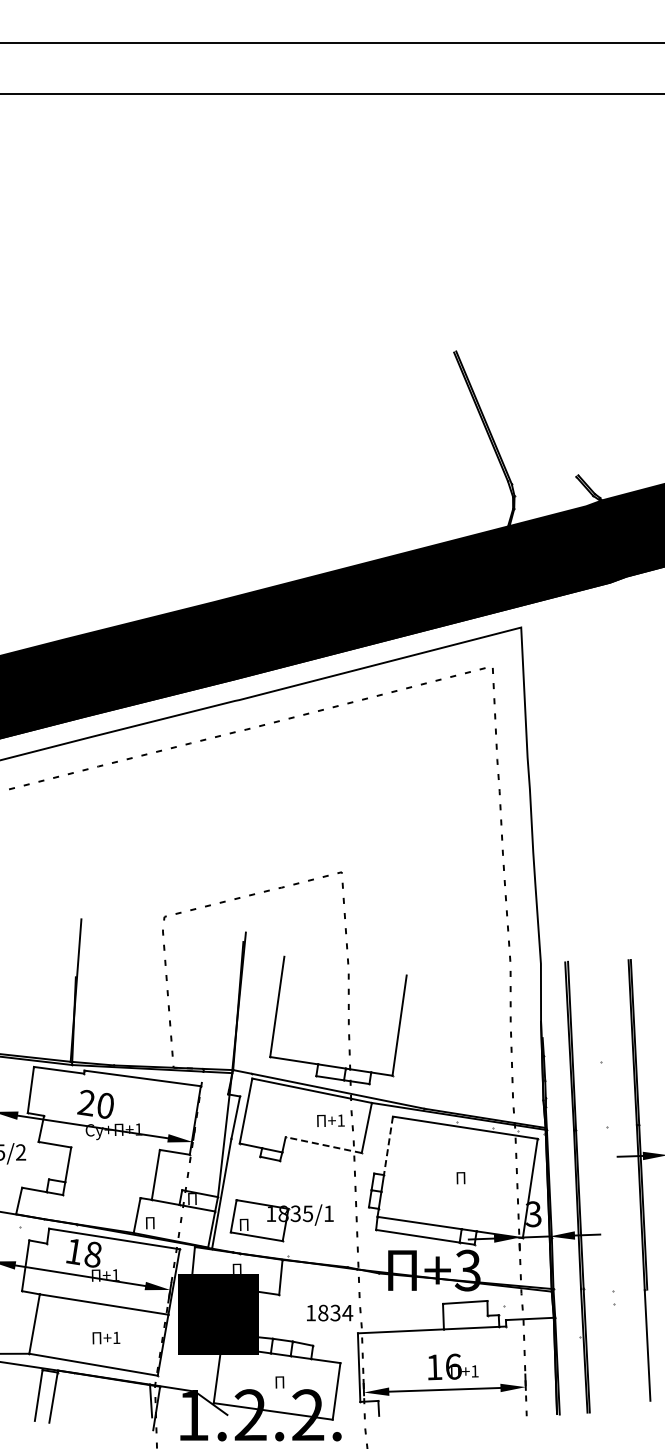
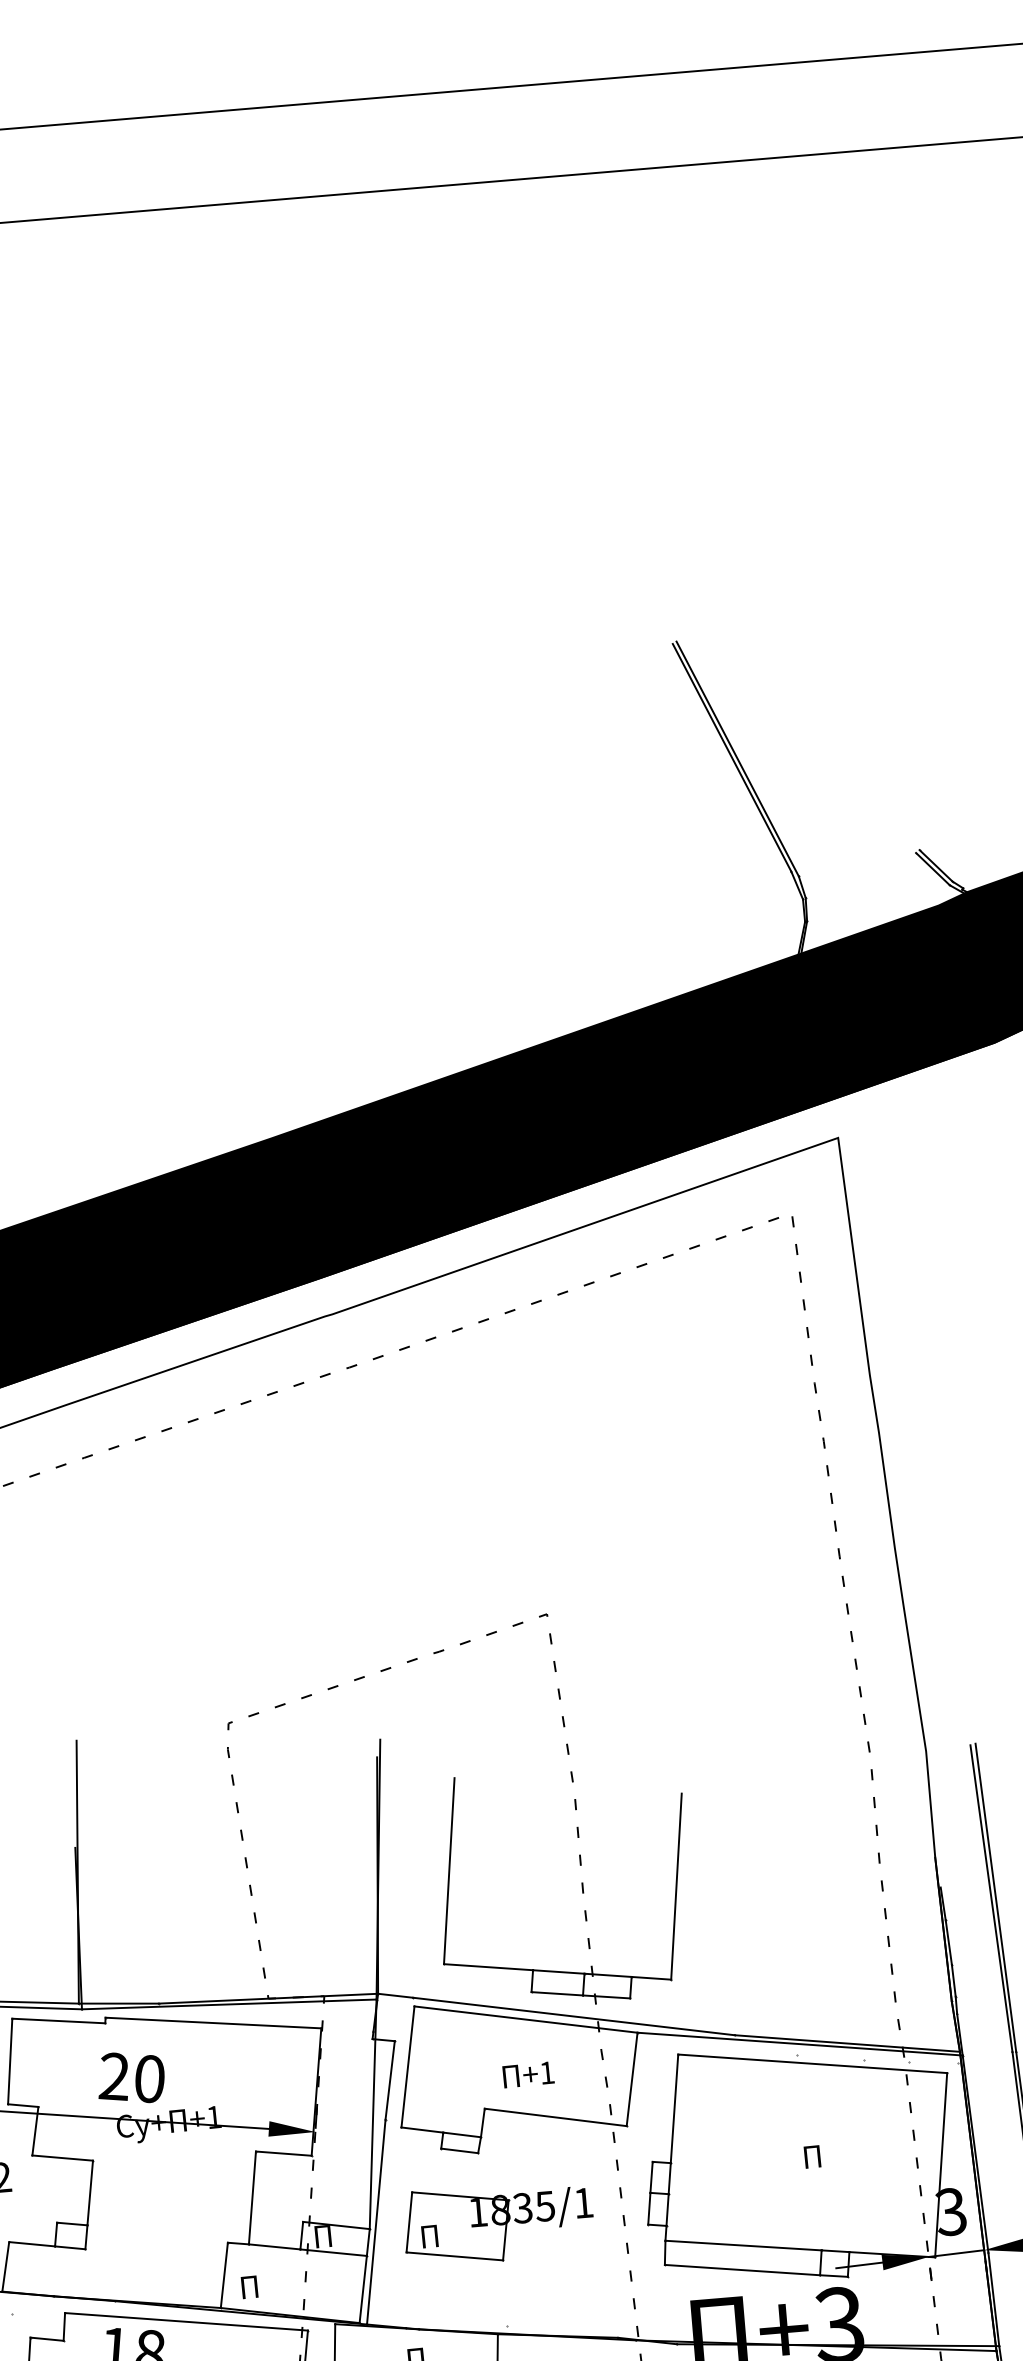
text: (330, 1120) -> (527, 2074), moved
line: (323, 1145) -> (555, 2118), dashed -> solid
line: (388, 1145) -> (674, 2108), dashed -> solid
part: (281, 1220) -> (497, 2222), moved

